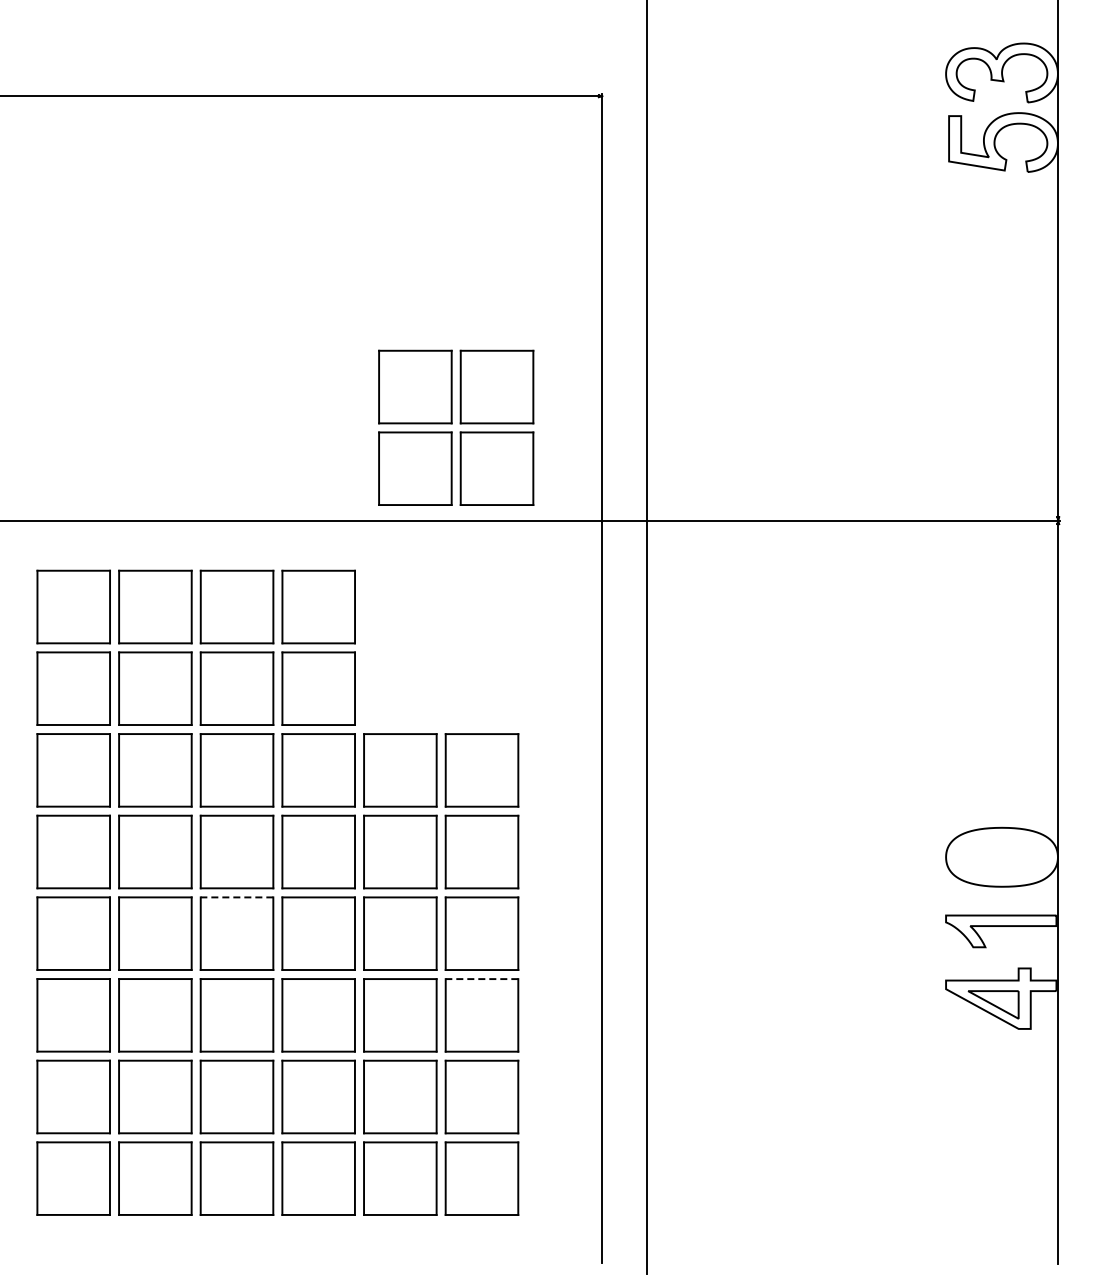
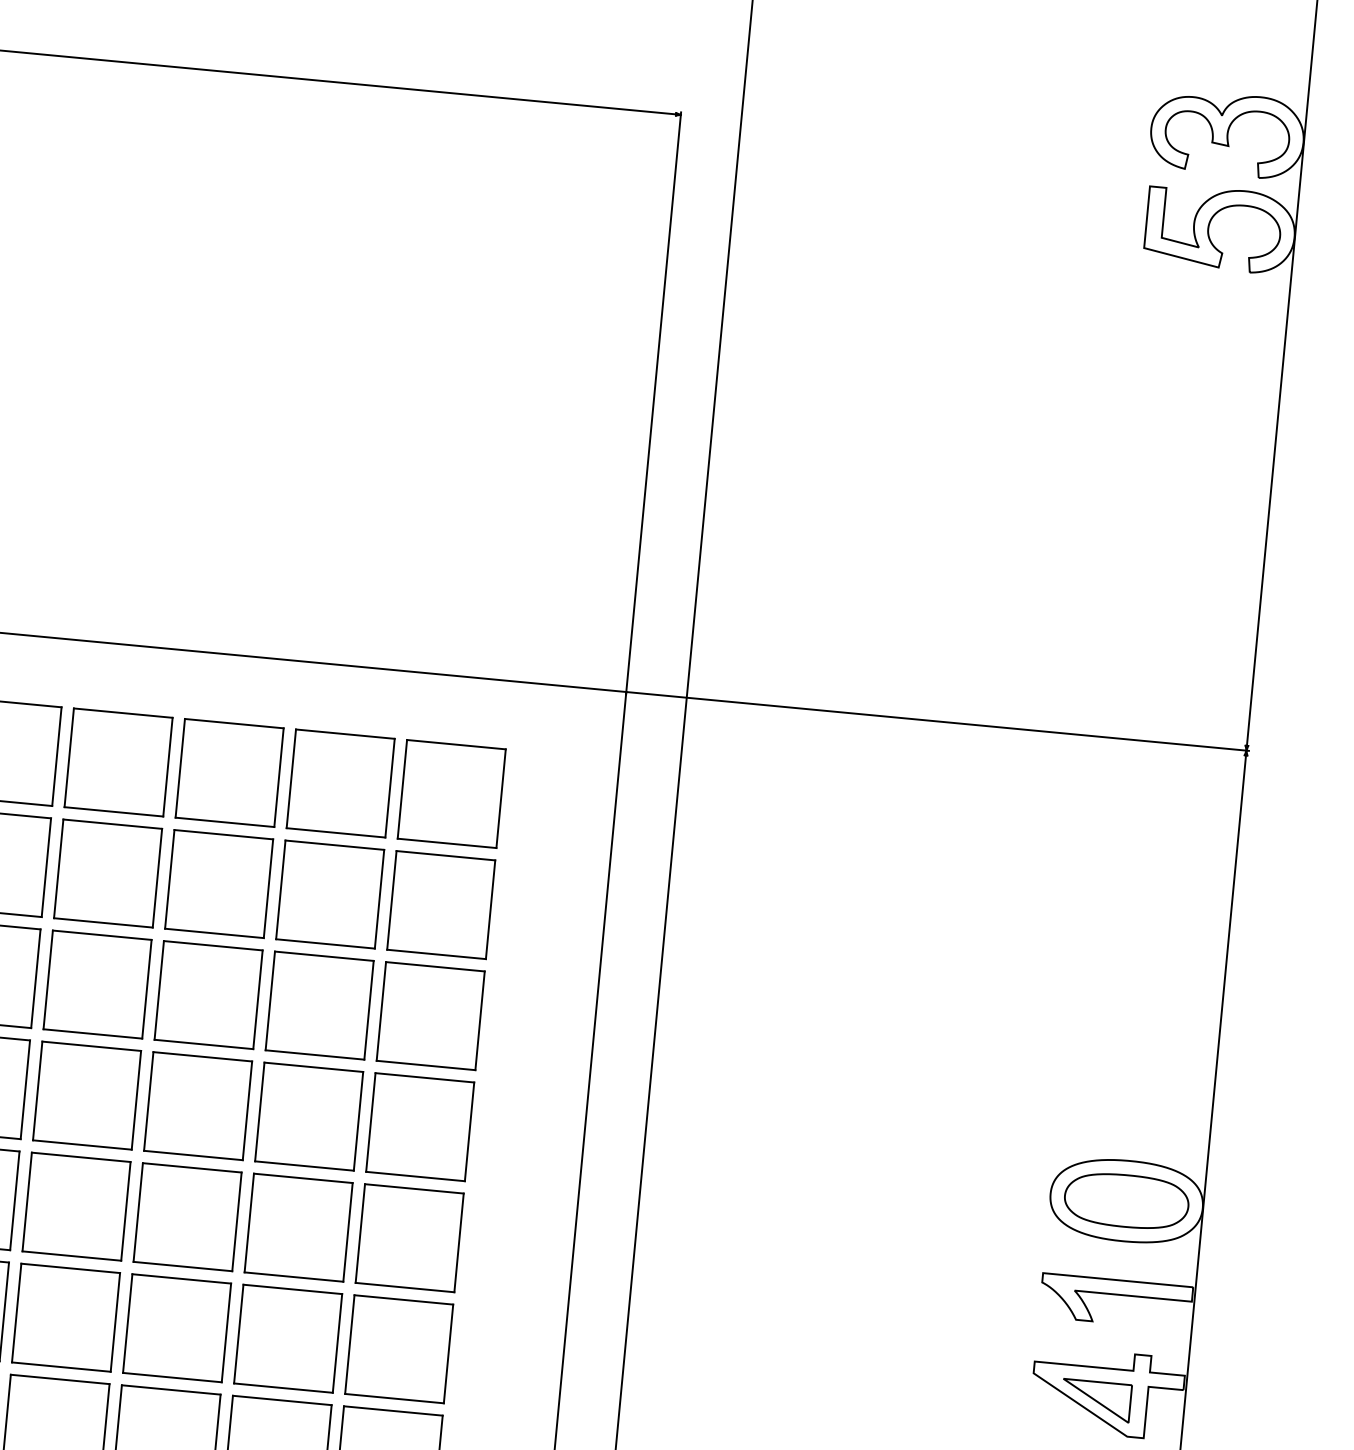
part: (456, 427) -> (391, 843), moved
part: (1001, 857) -> (1125, 1201), added
line: (236, 897) -> (80, 1157), dashed -> solid
line: (481, 979) -> (403, 1300), dashed -> solid

